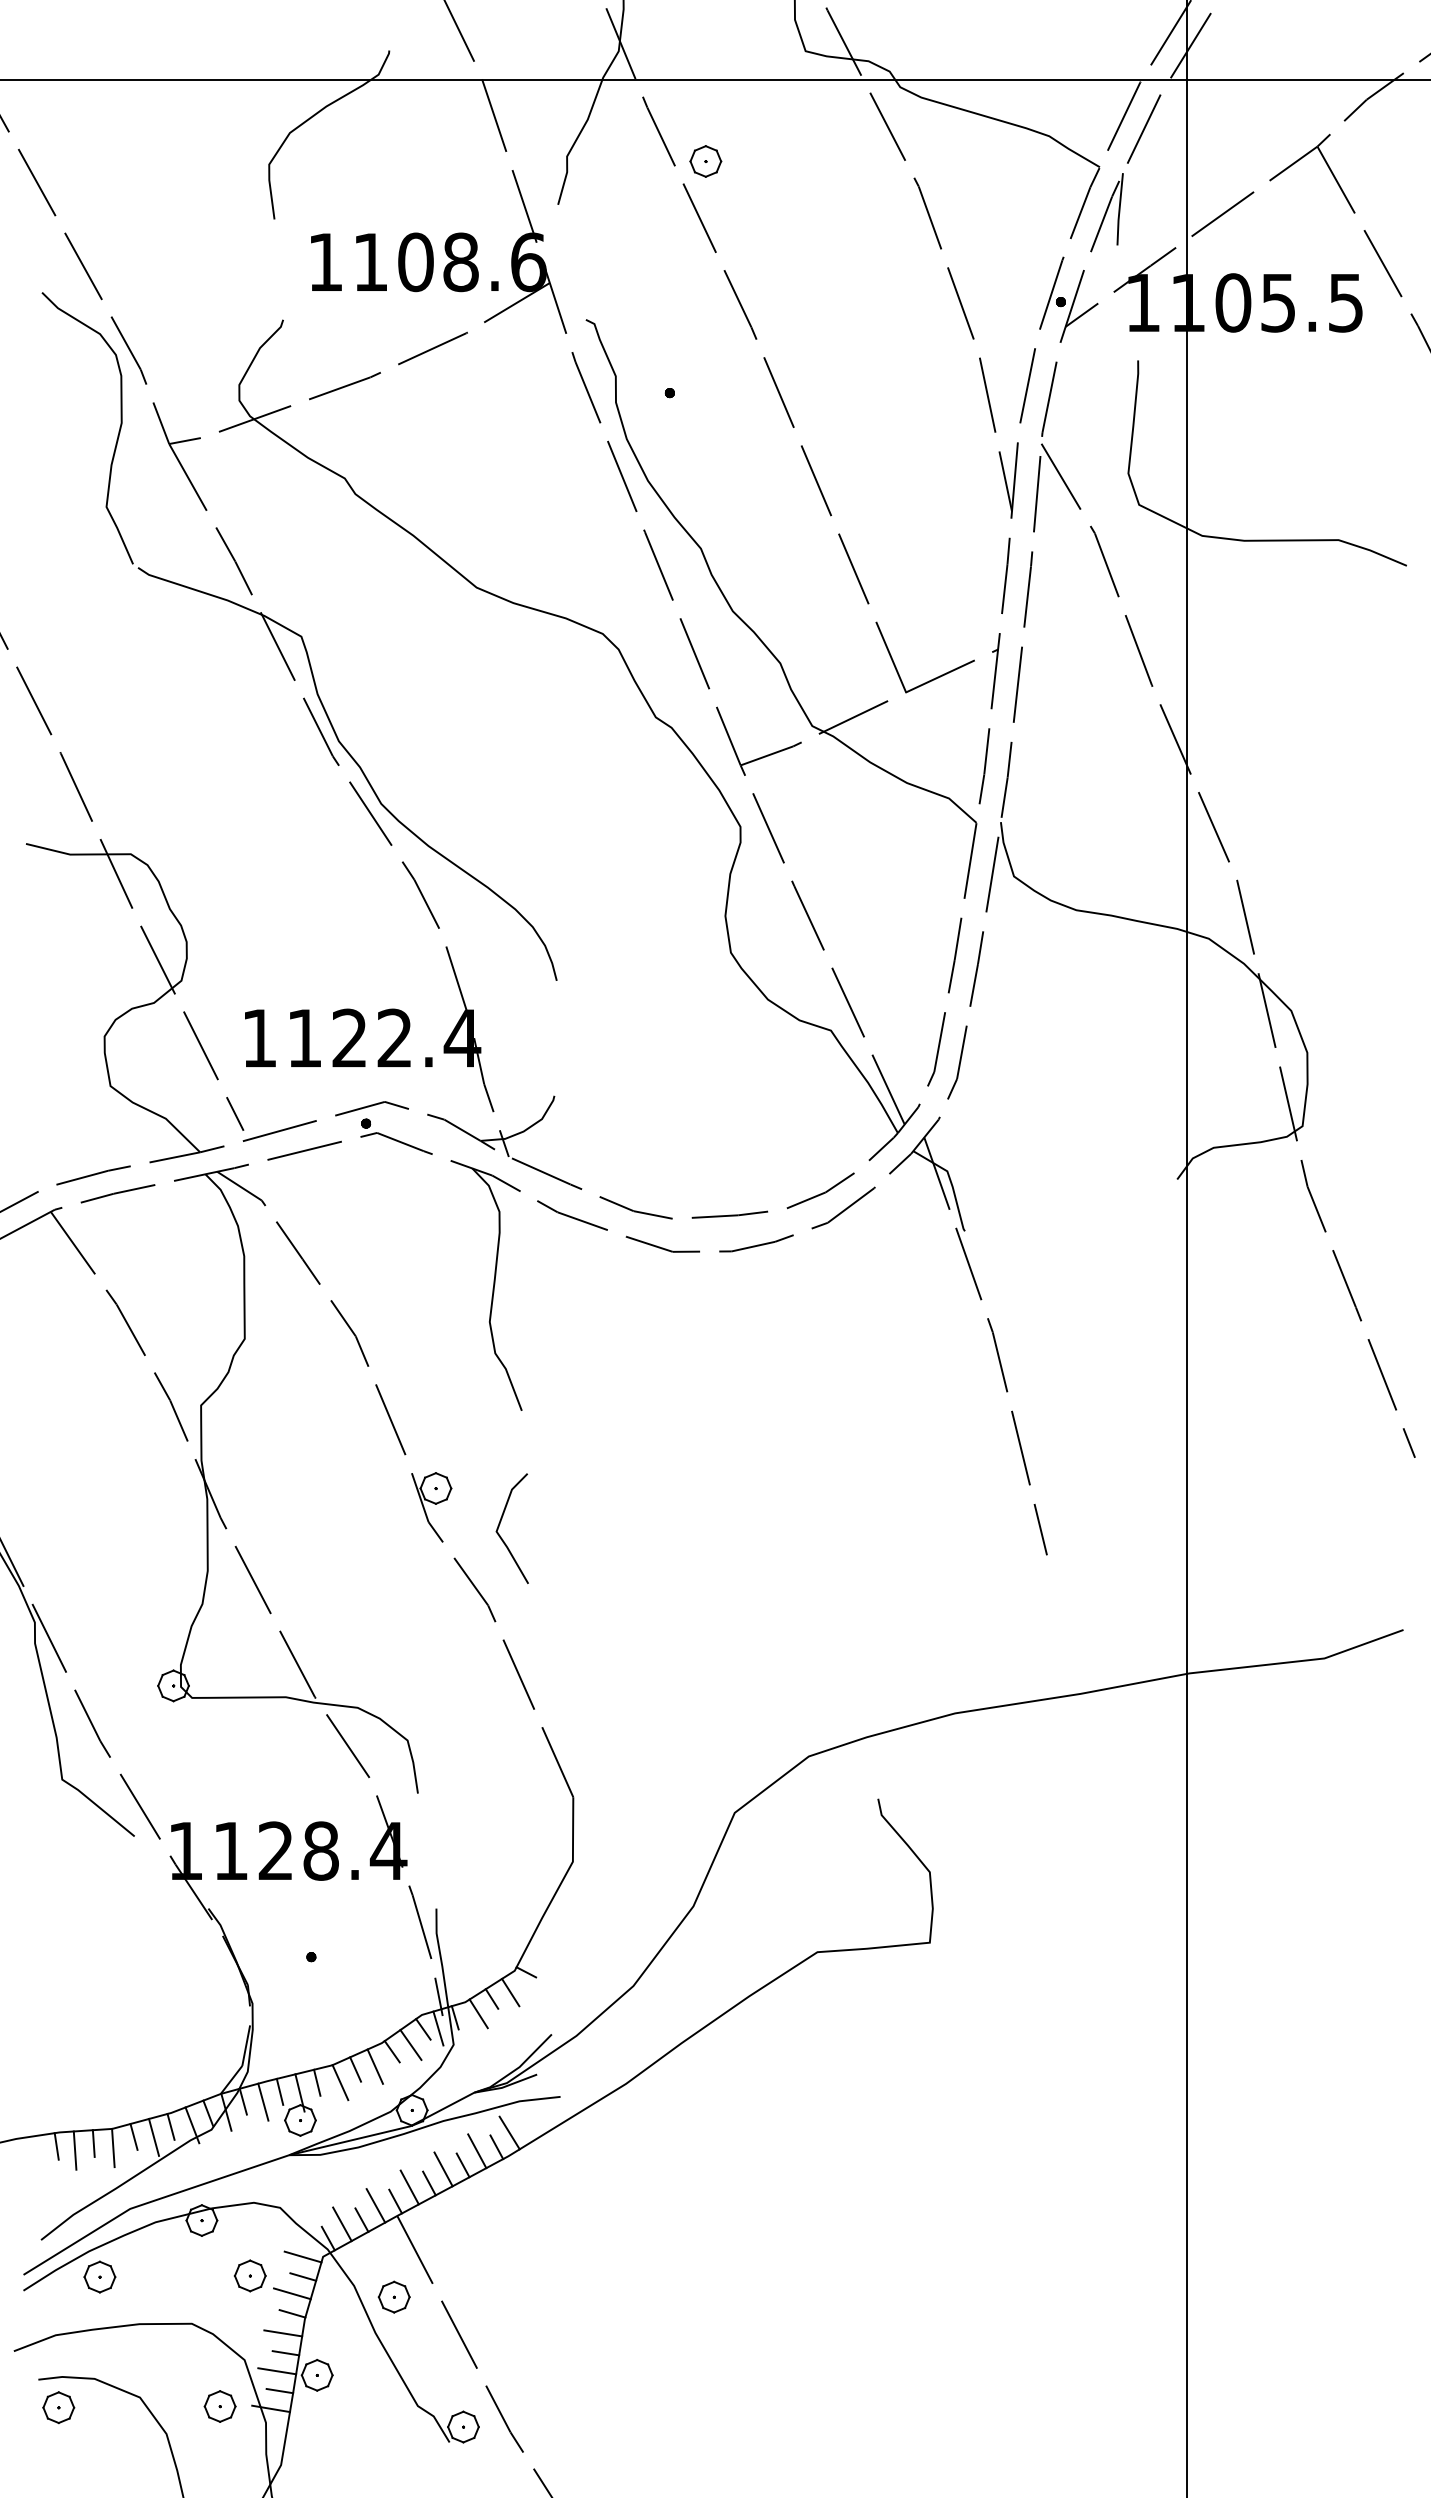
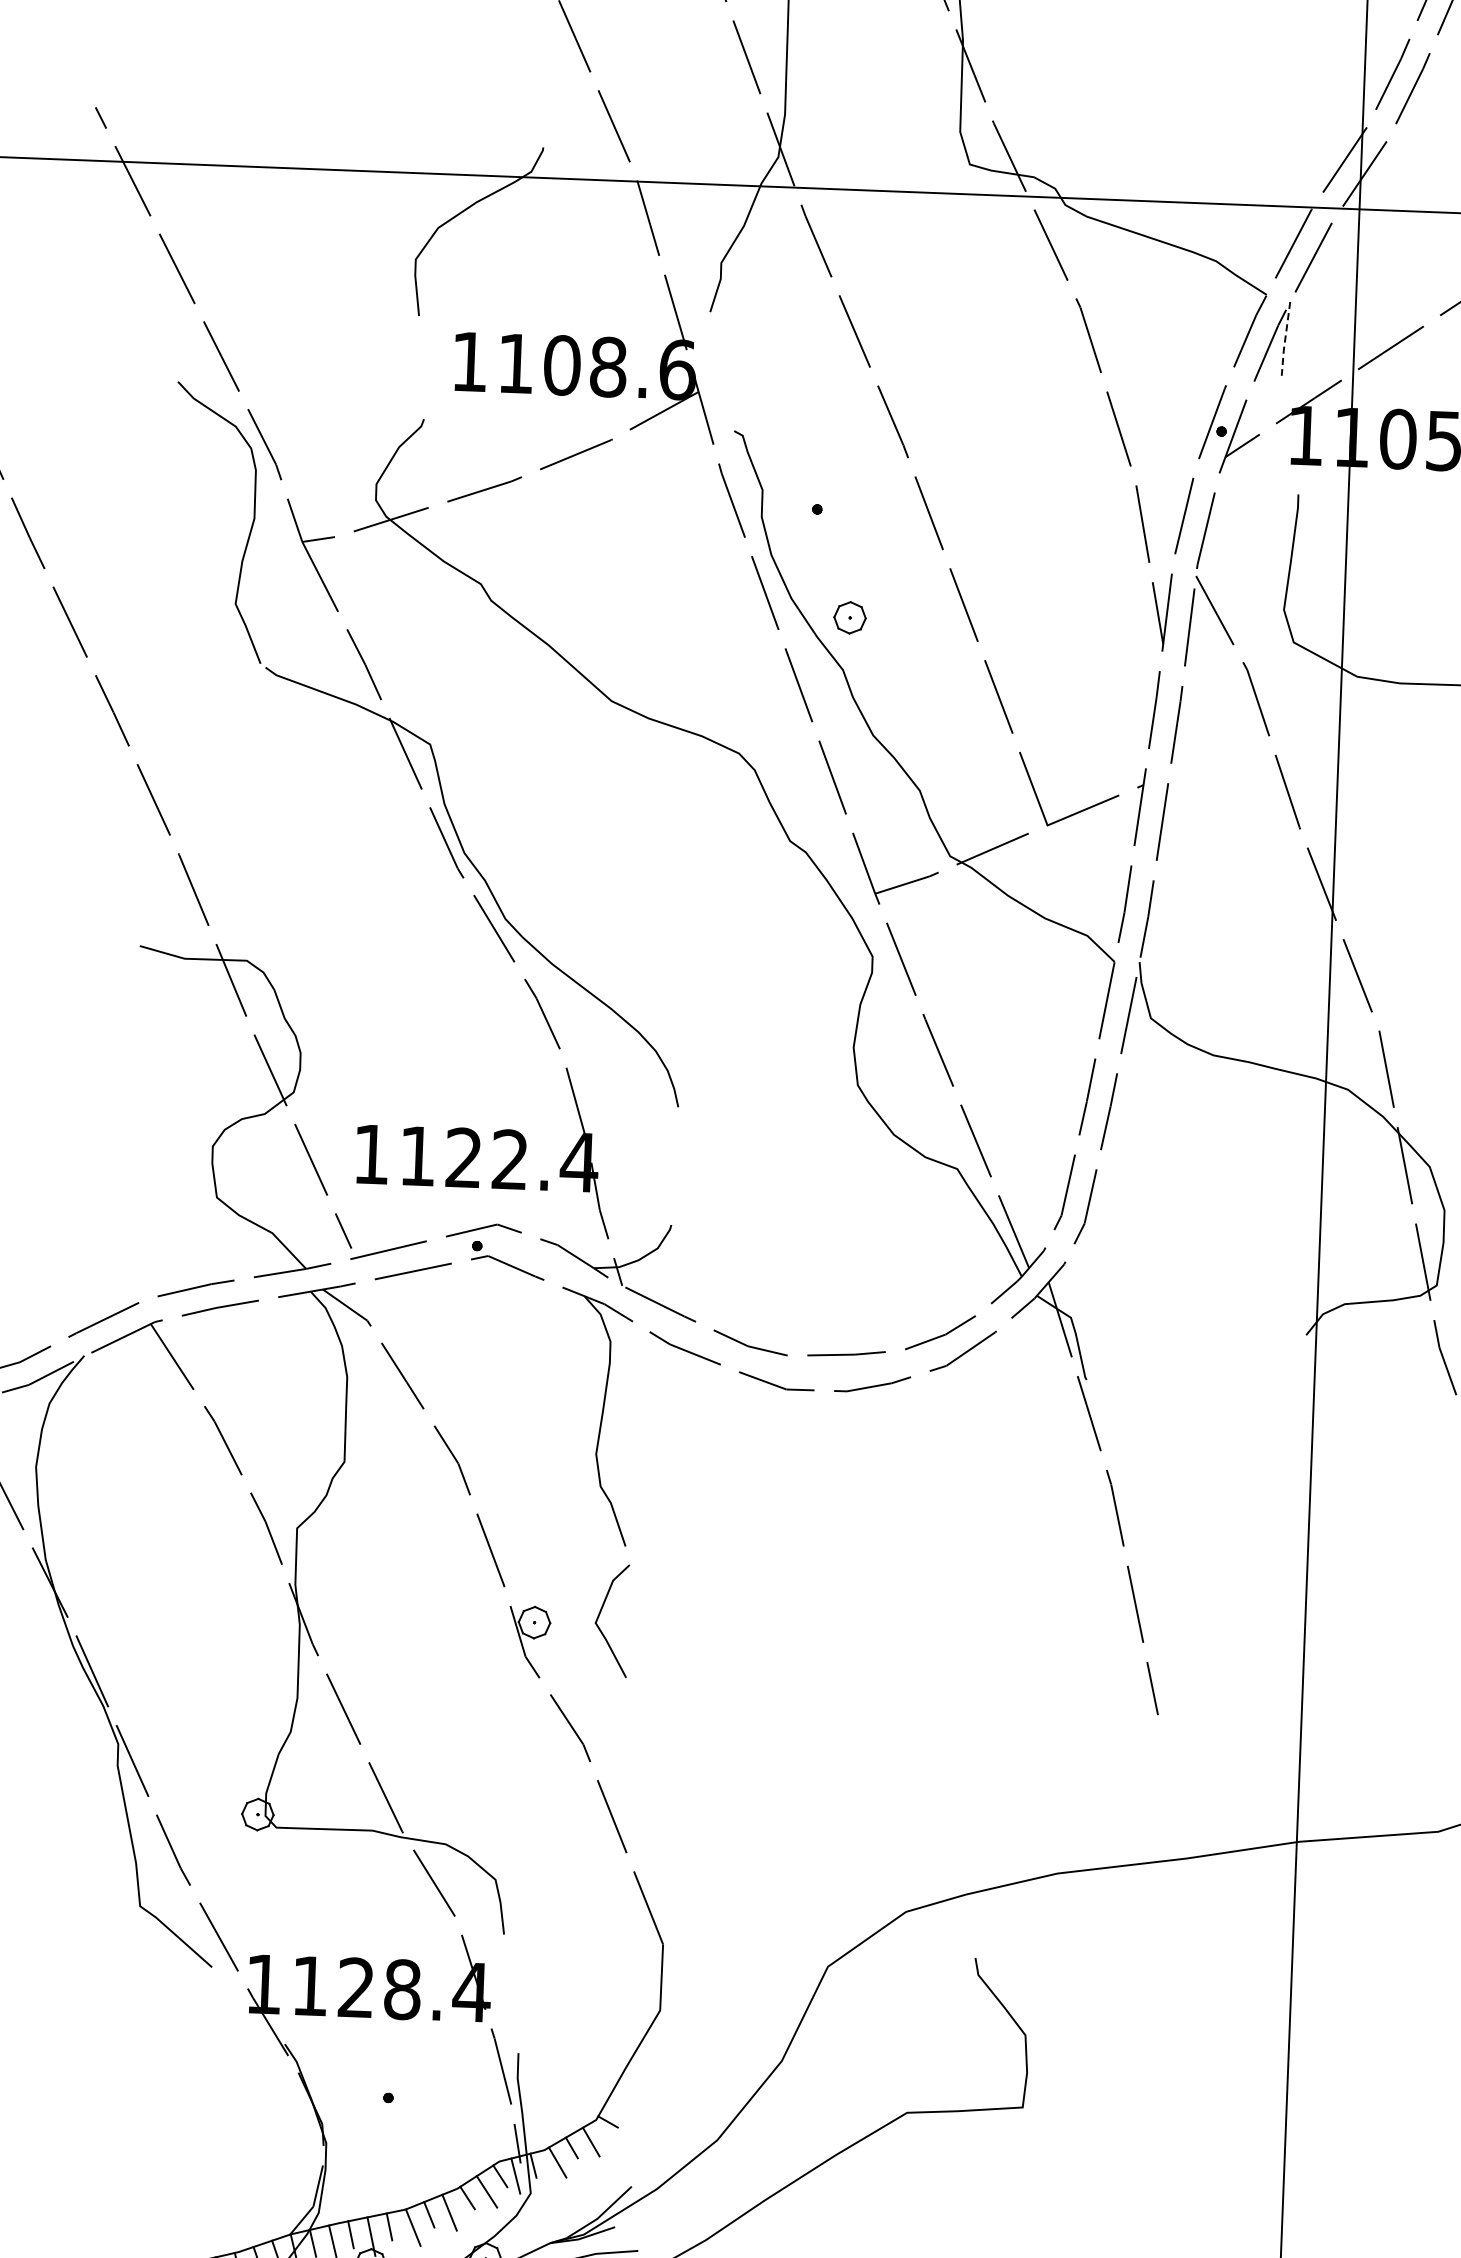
part: (705, 161) -> (849, 617), moved
line: (1119, 210) -> (1285, 340), solid -> dashed
line: (500, 1524) -> (599, 1615), moved

